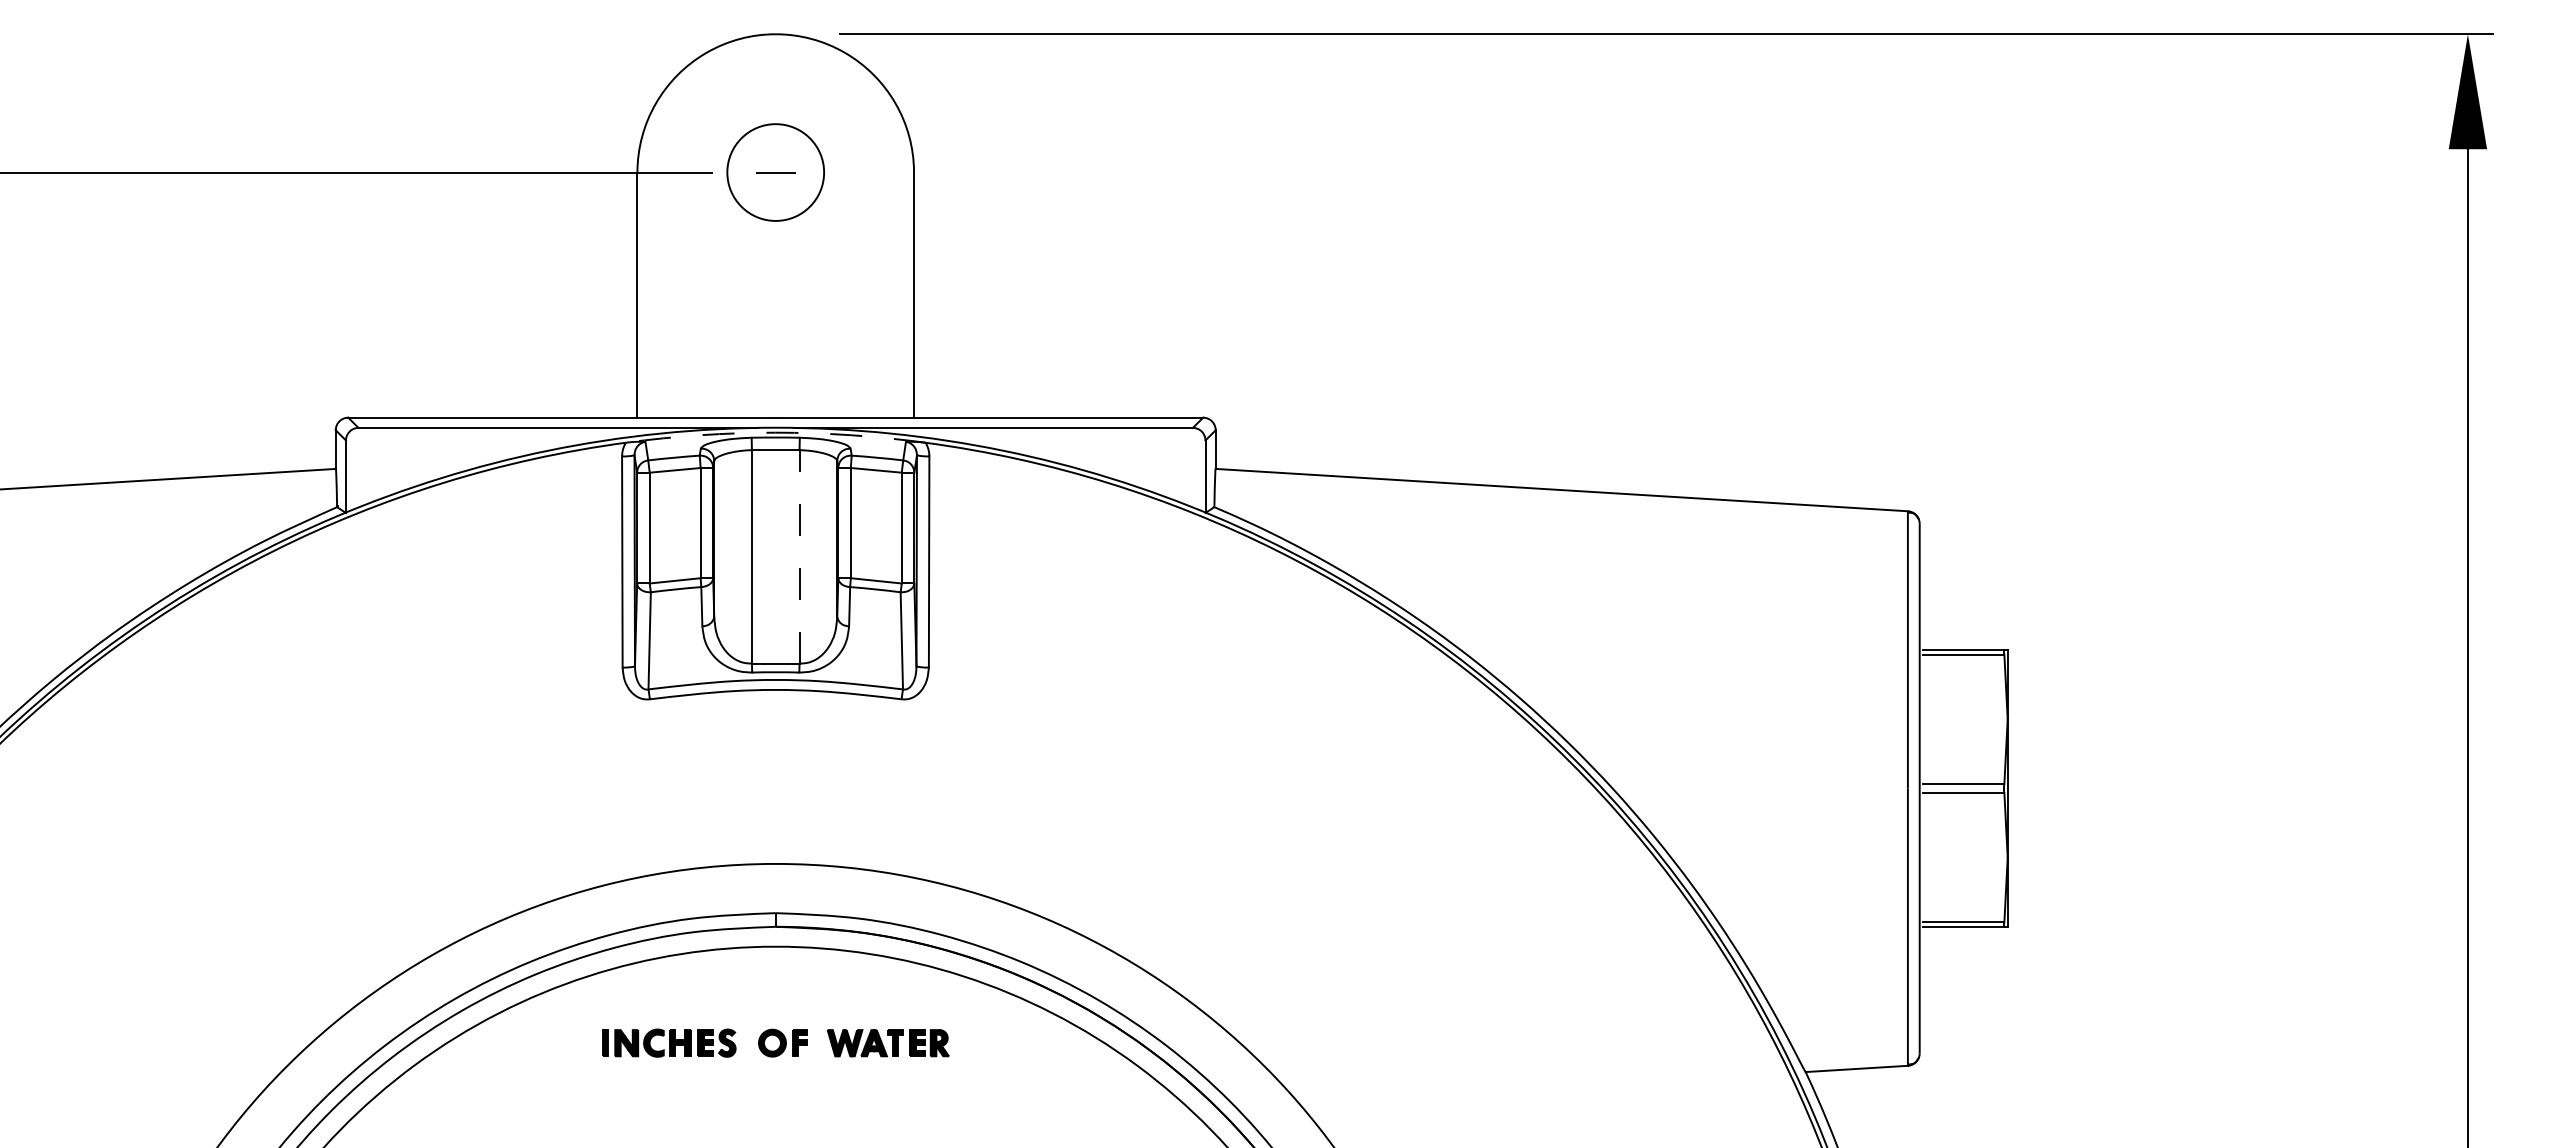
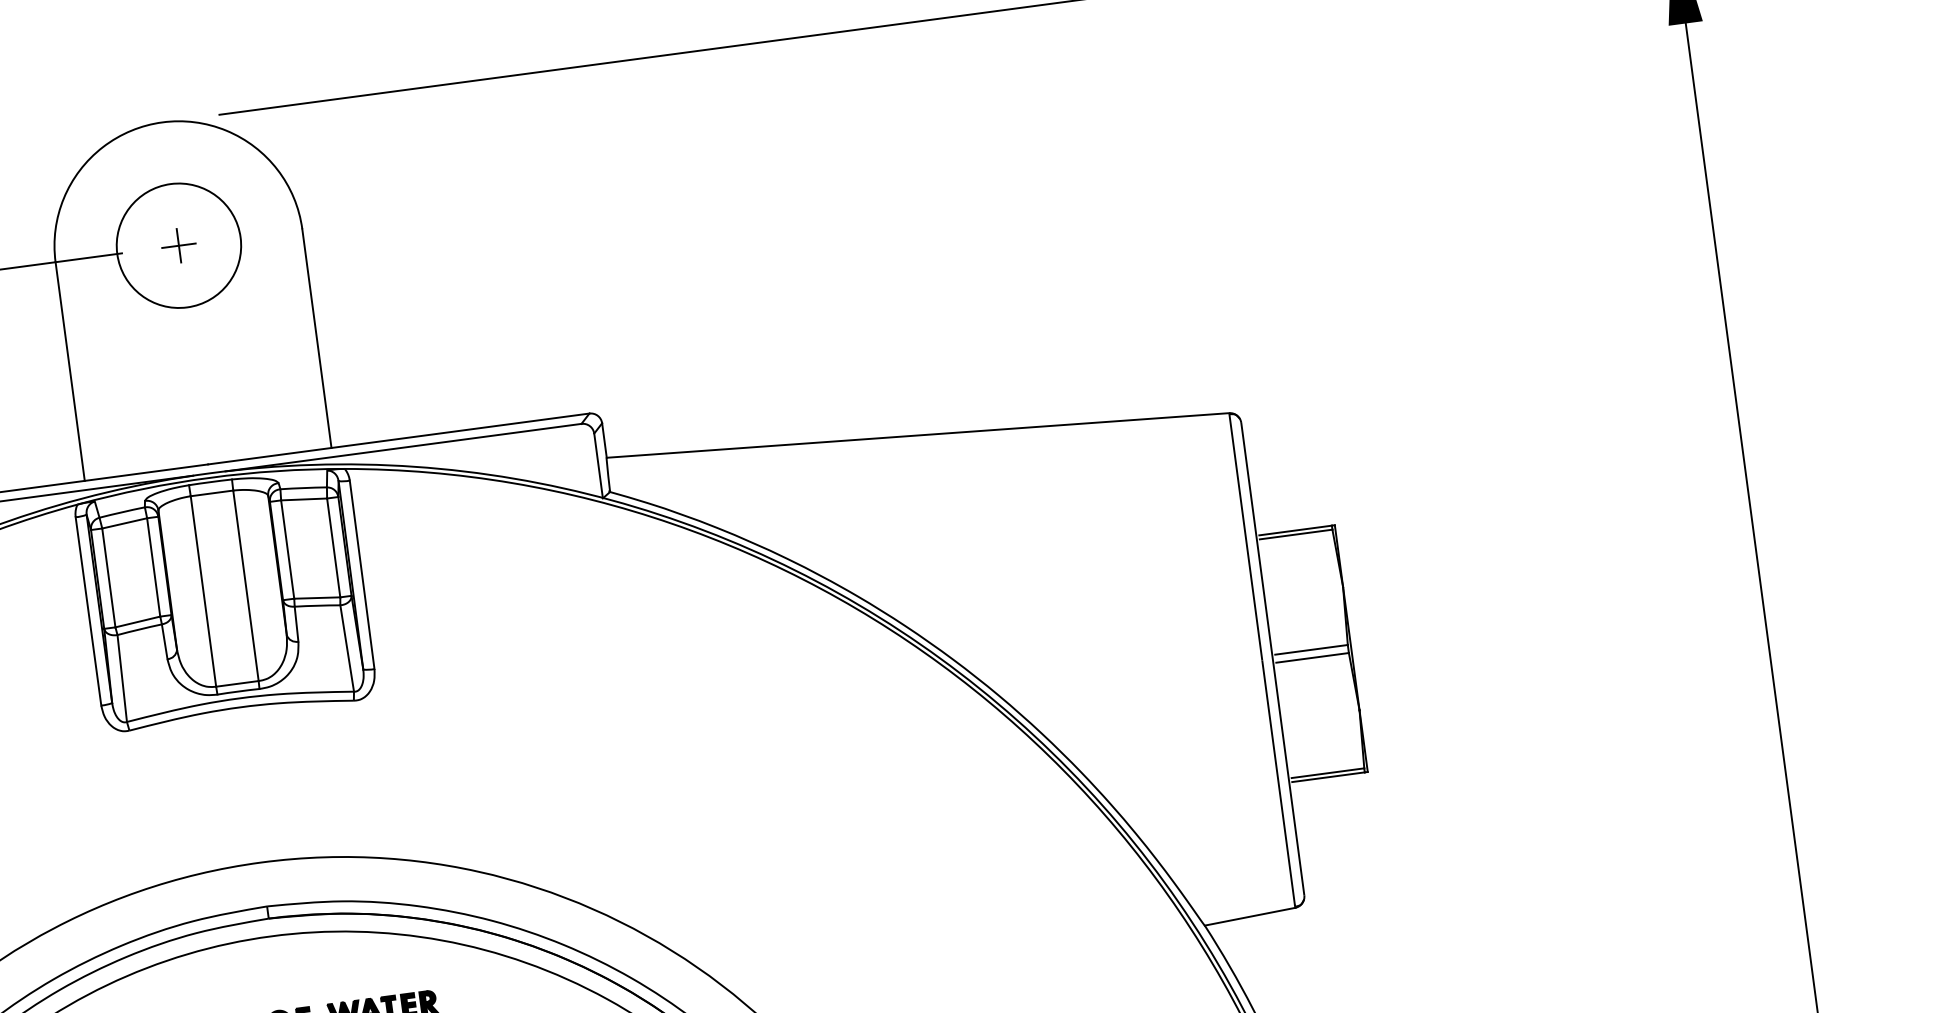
circle: (775, 172) -> (178, 245), size x1.43
line: (775, 172) -> (178, 245), added
arc: (775, 432) -> (209, 477), dashed -> solid
line: (799, 556) -> (245, 585), dashed -> solid

